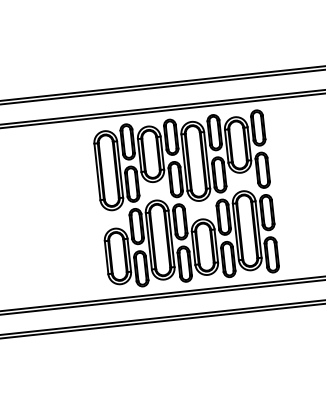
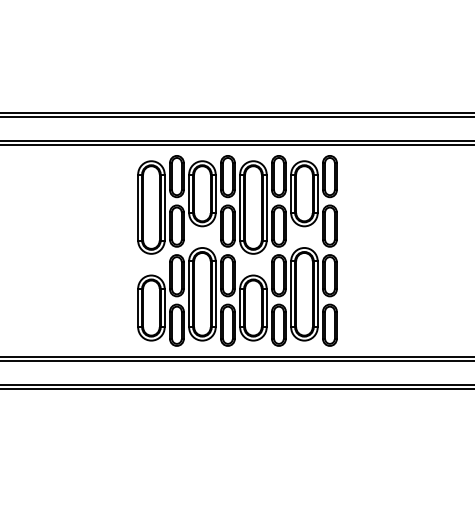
part: (186, 199) -> (237, 250), moved

